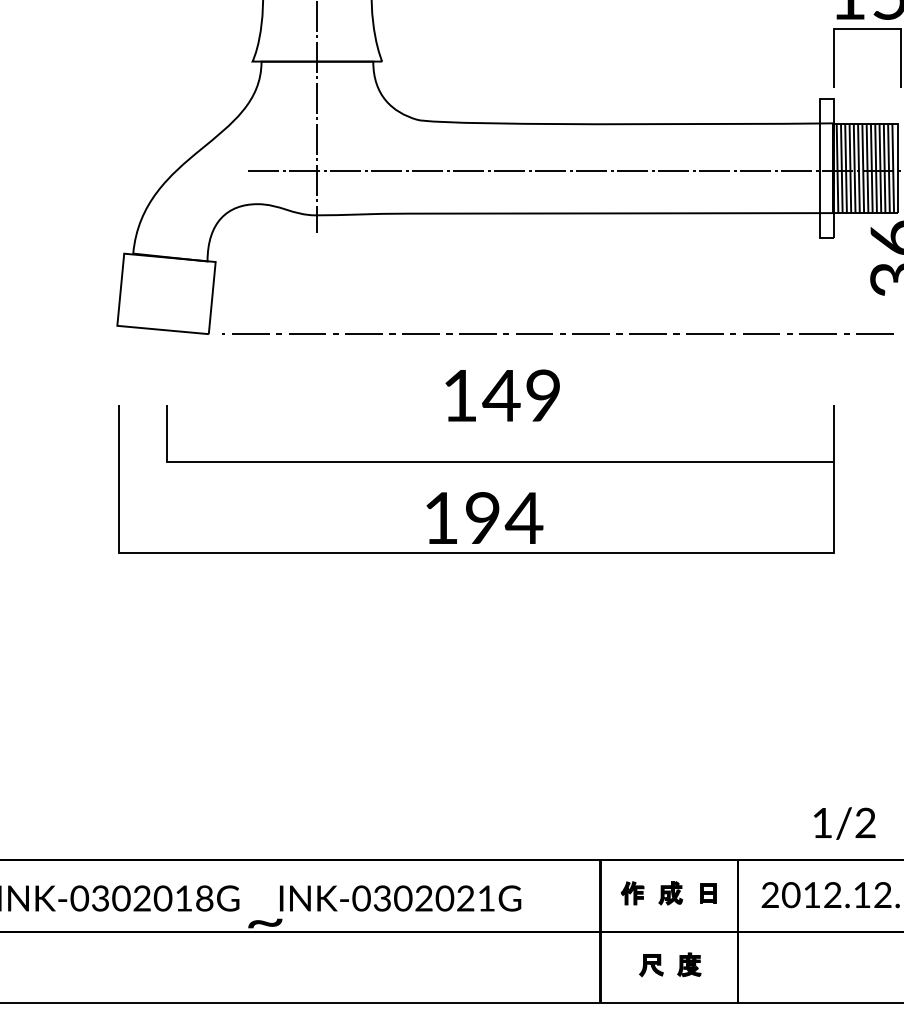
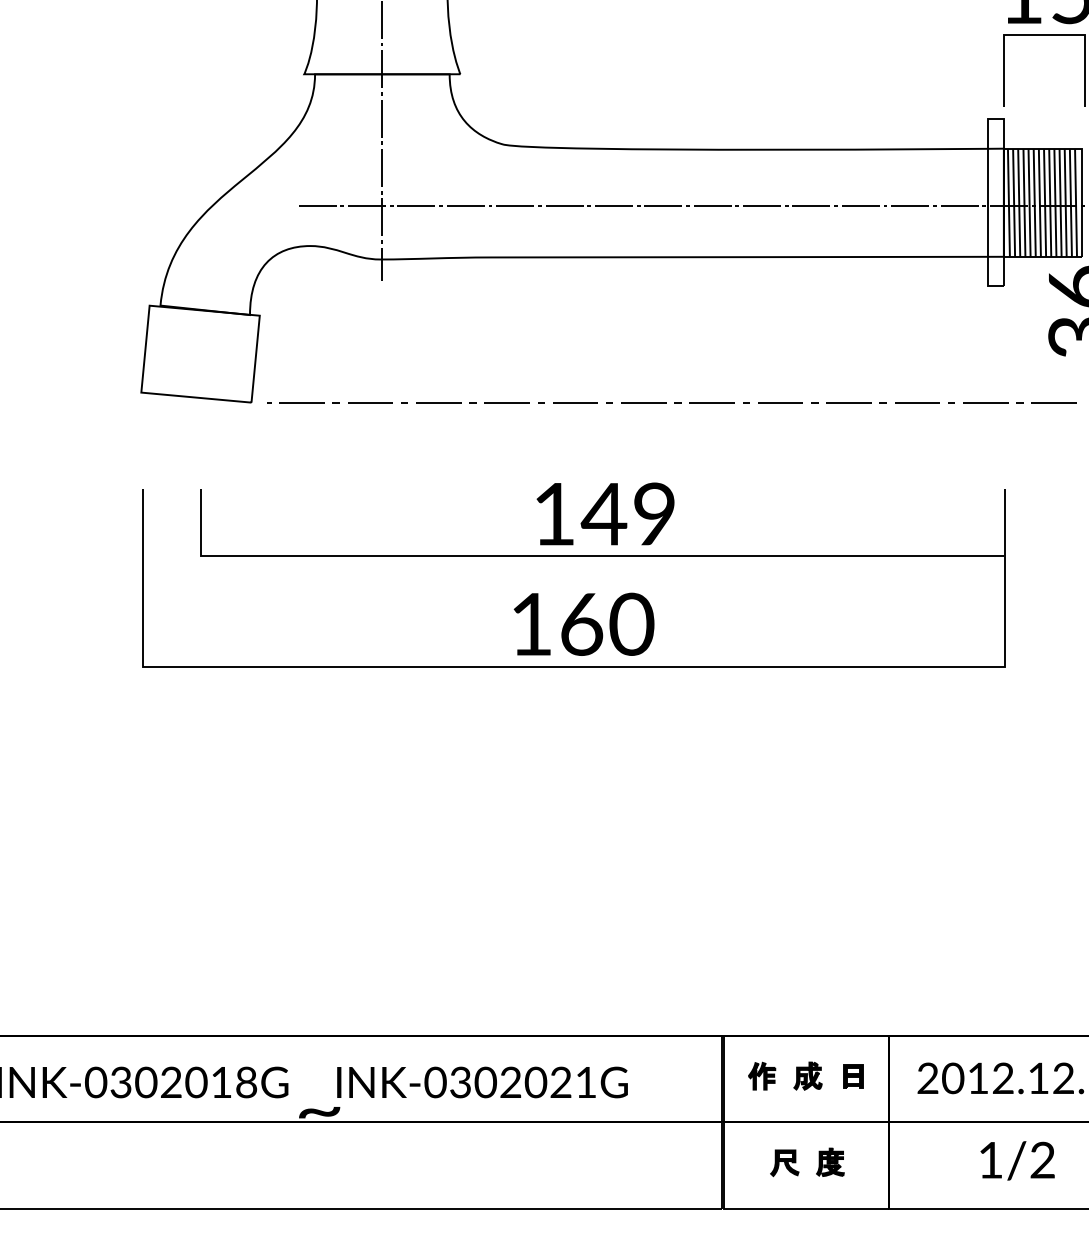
text: (502, 395) -> (605, 513), moved
text: (504, 518) -> (607, 624), 194 -> 160
text: (844, 823) -> (1017, 1160), moved

